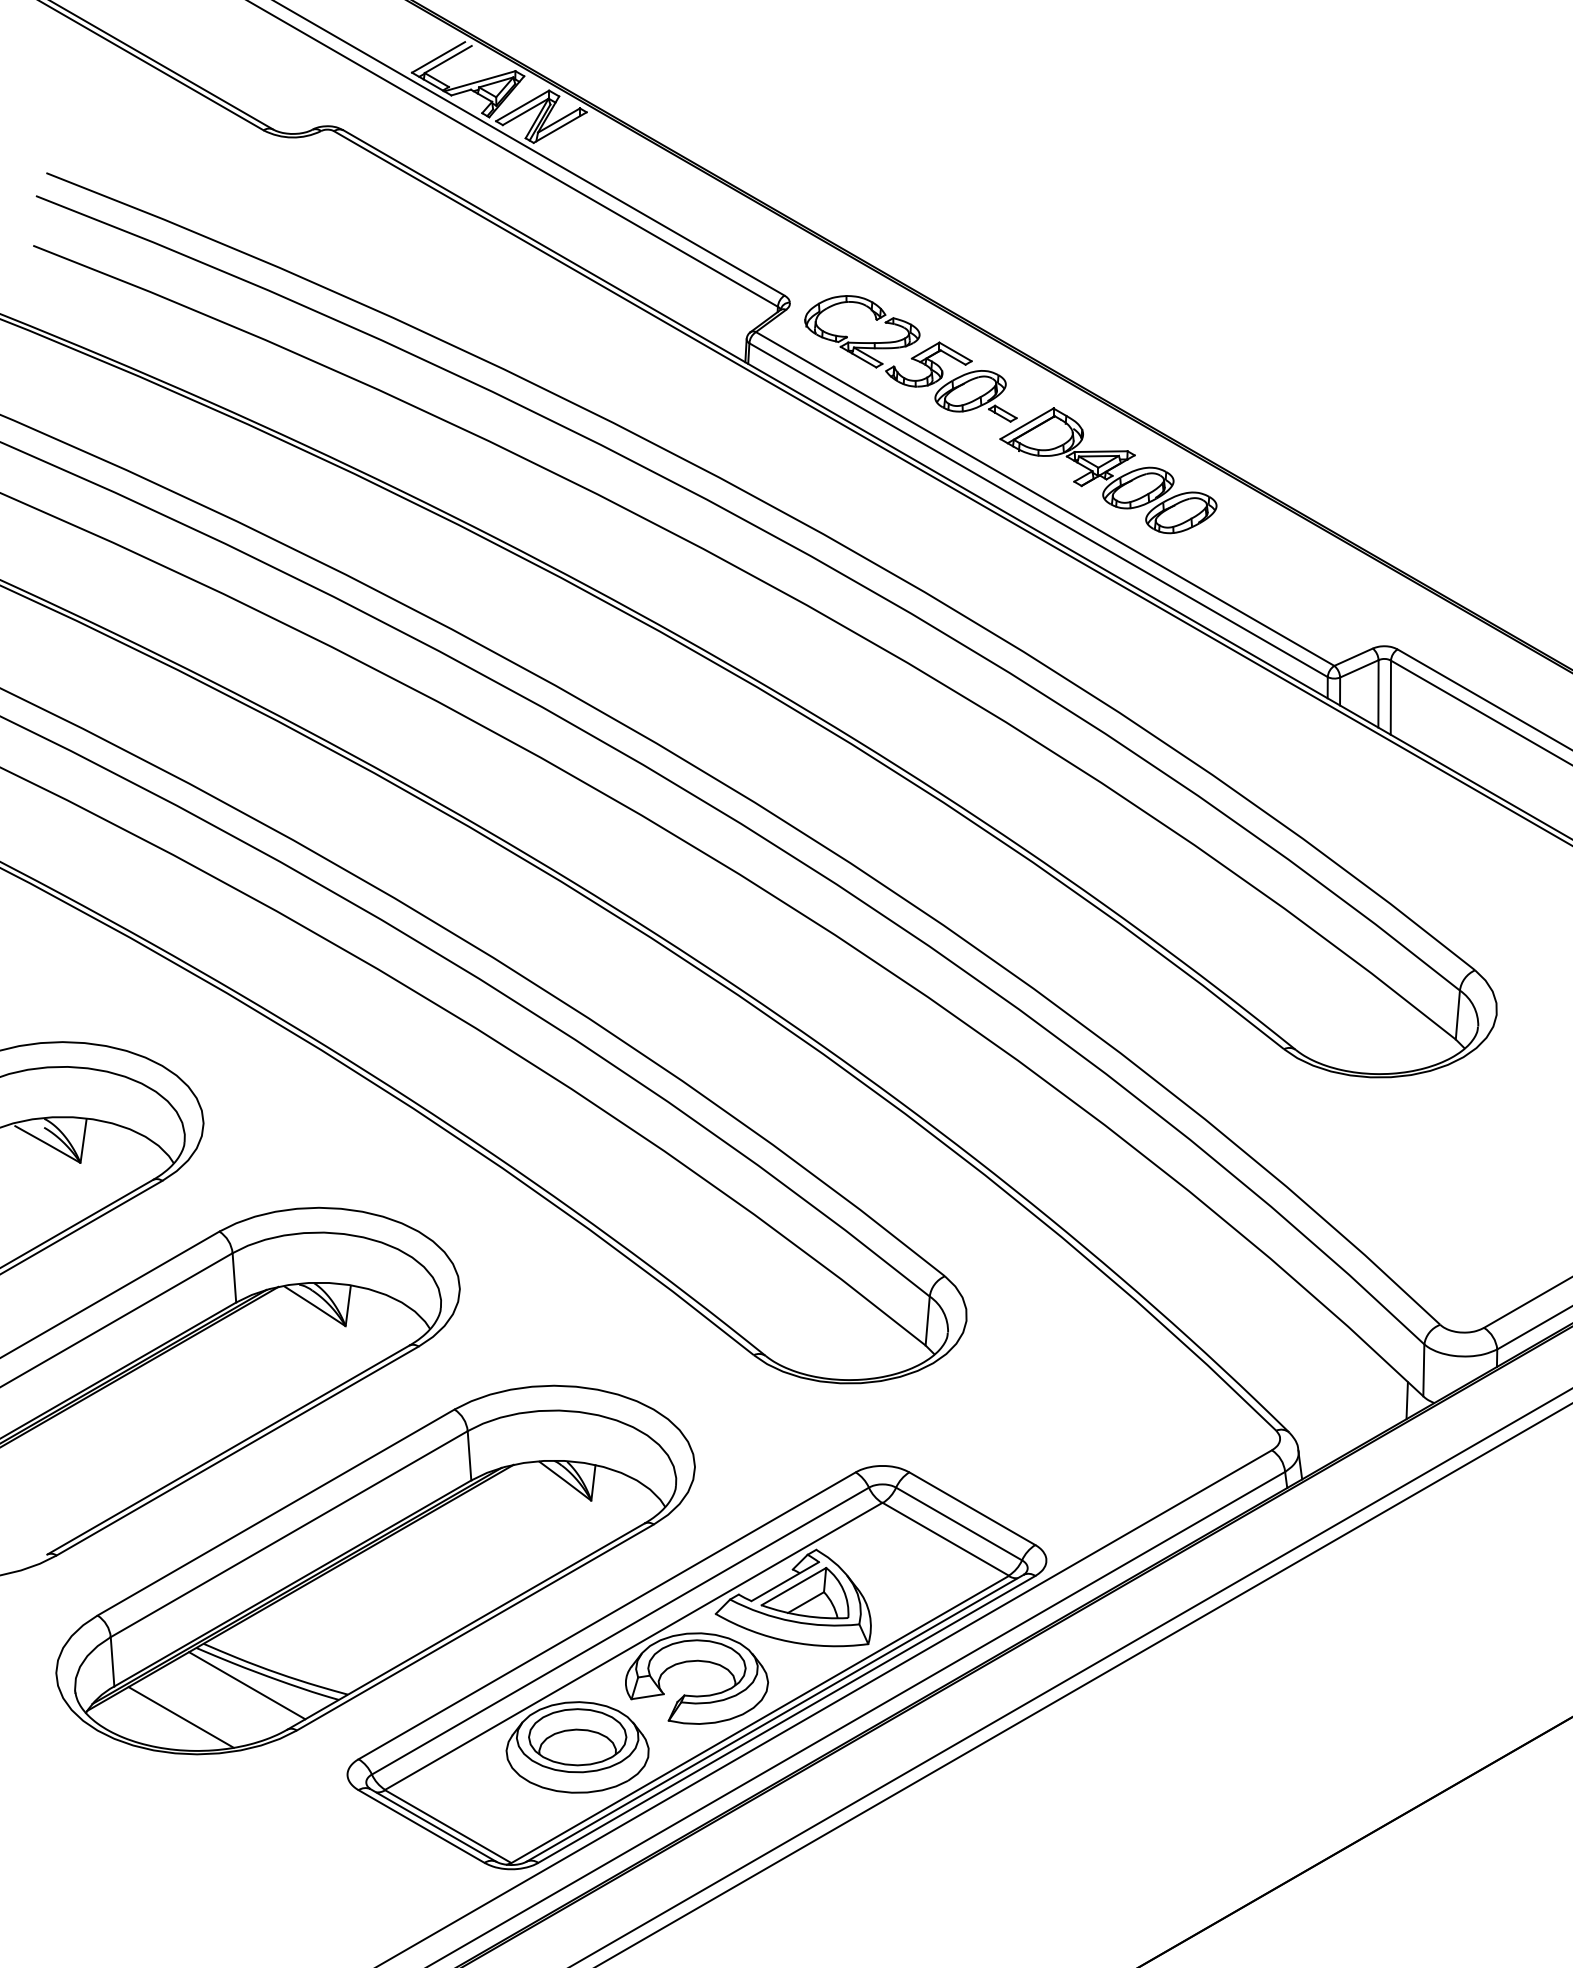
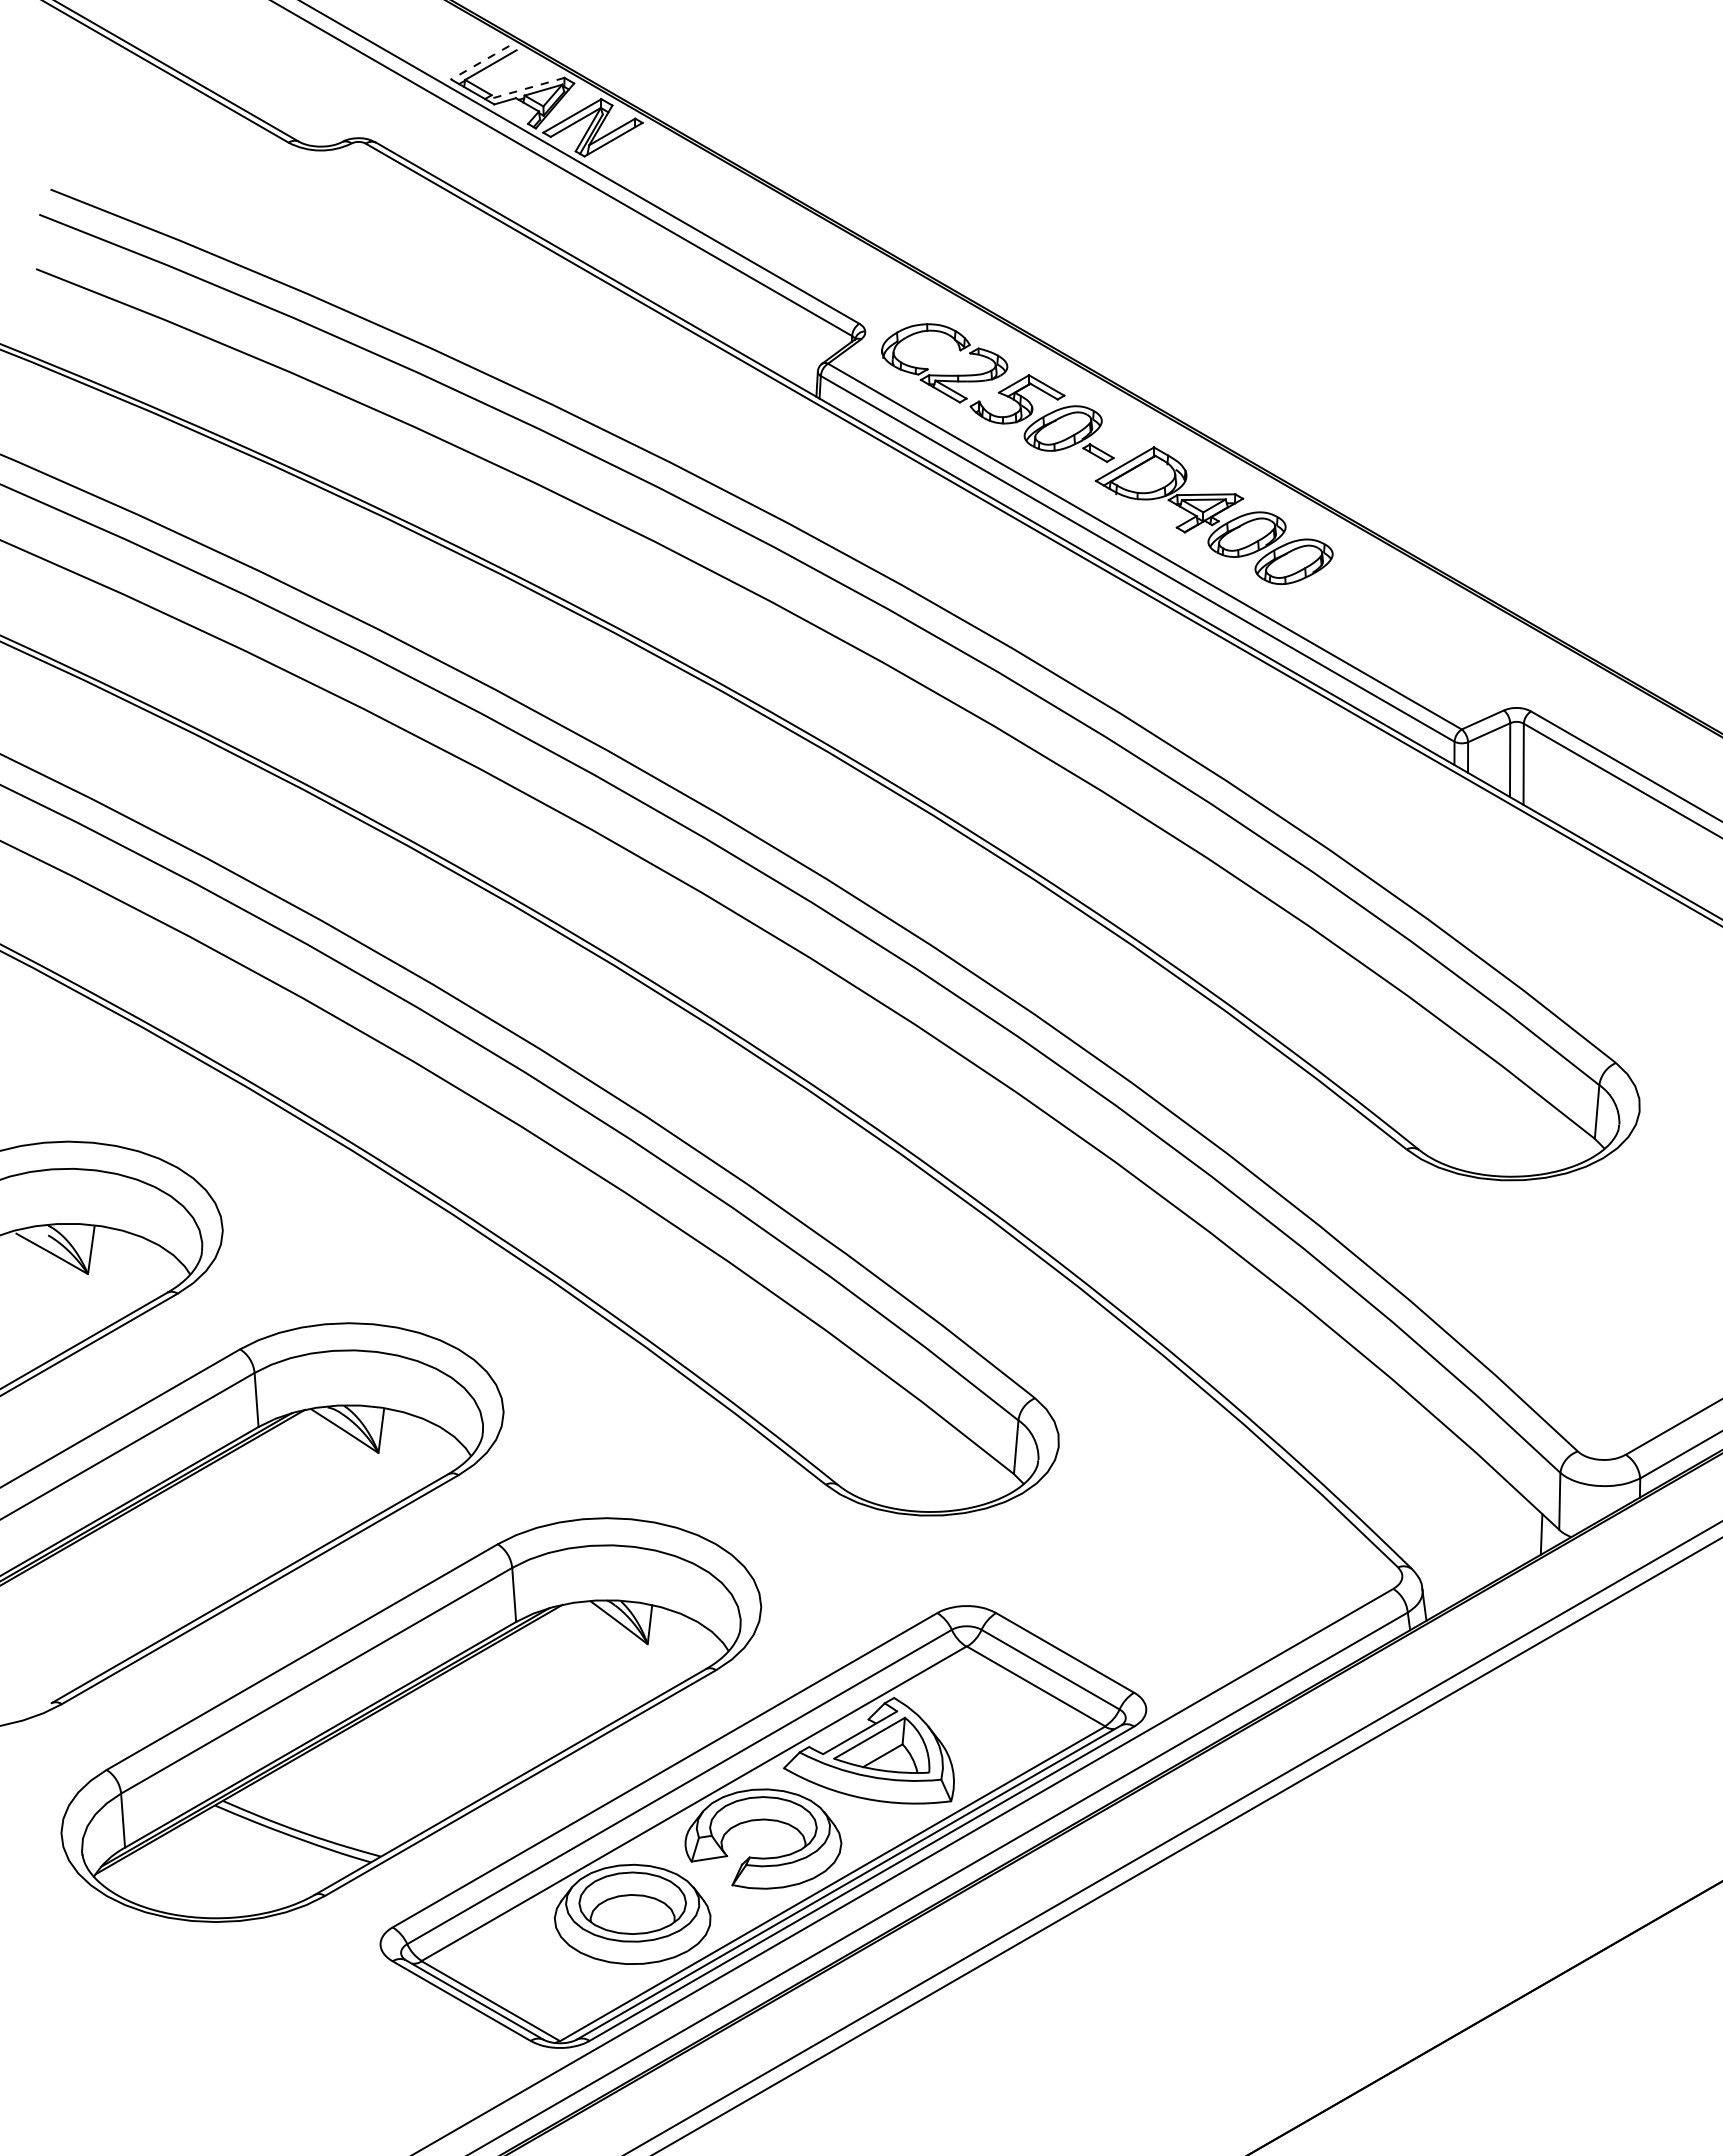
line: (438, 57) -> (480, 62), solid -> dashed
line: (479, 81) -> (525, 89), solid -> dashed
line: (247, 1685) -> (270, 1846), removed
line: (180, 1717) -> (197, 1881), removed

